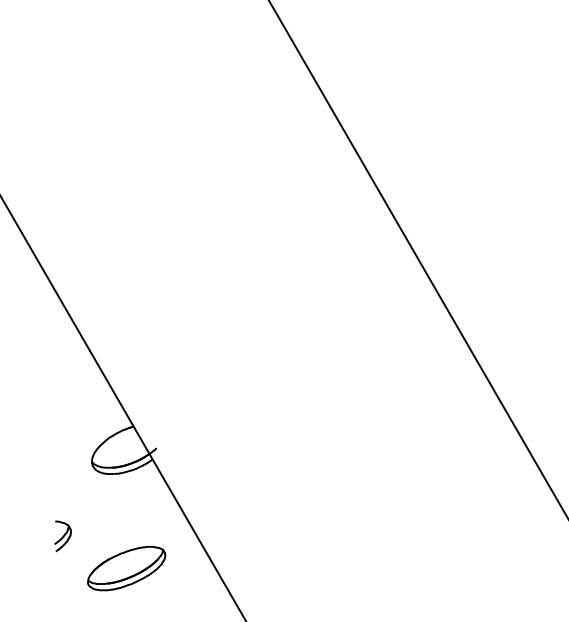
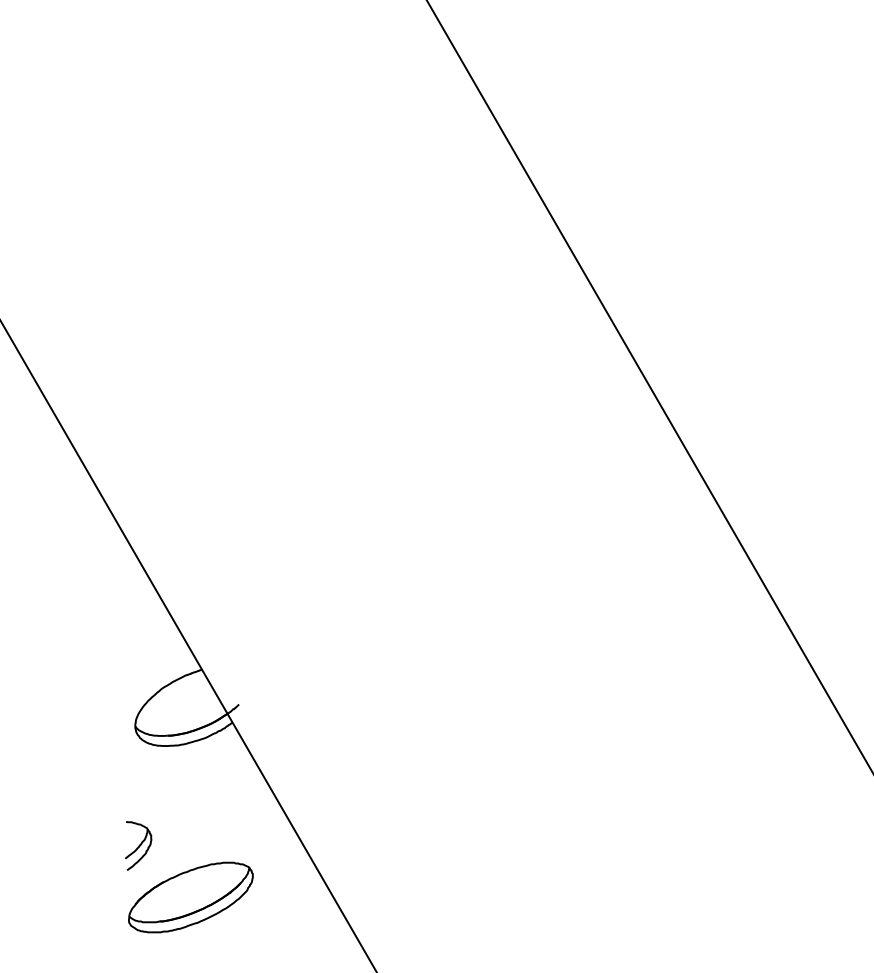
part: (62, 536) -> (137, 846), moved

